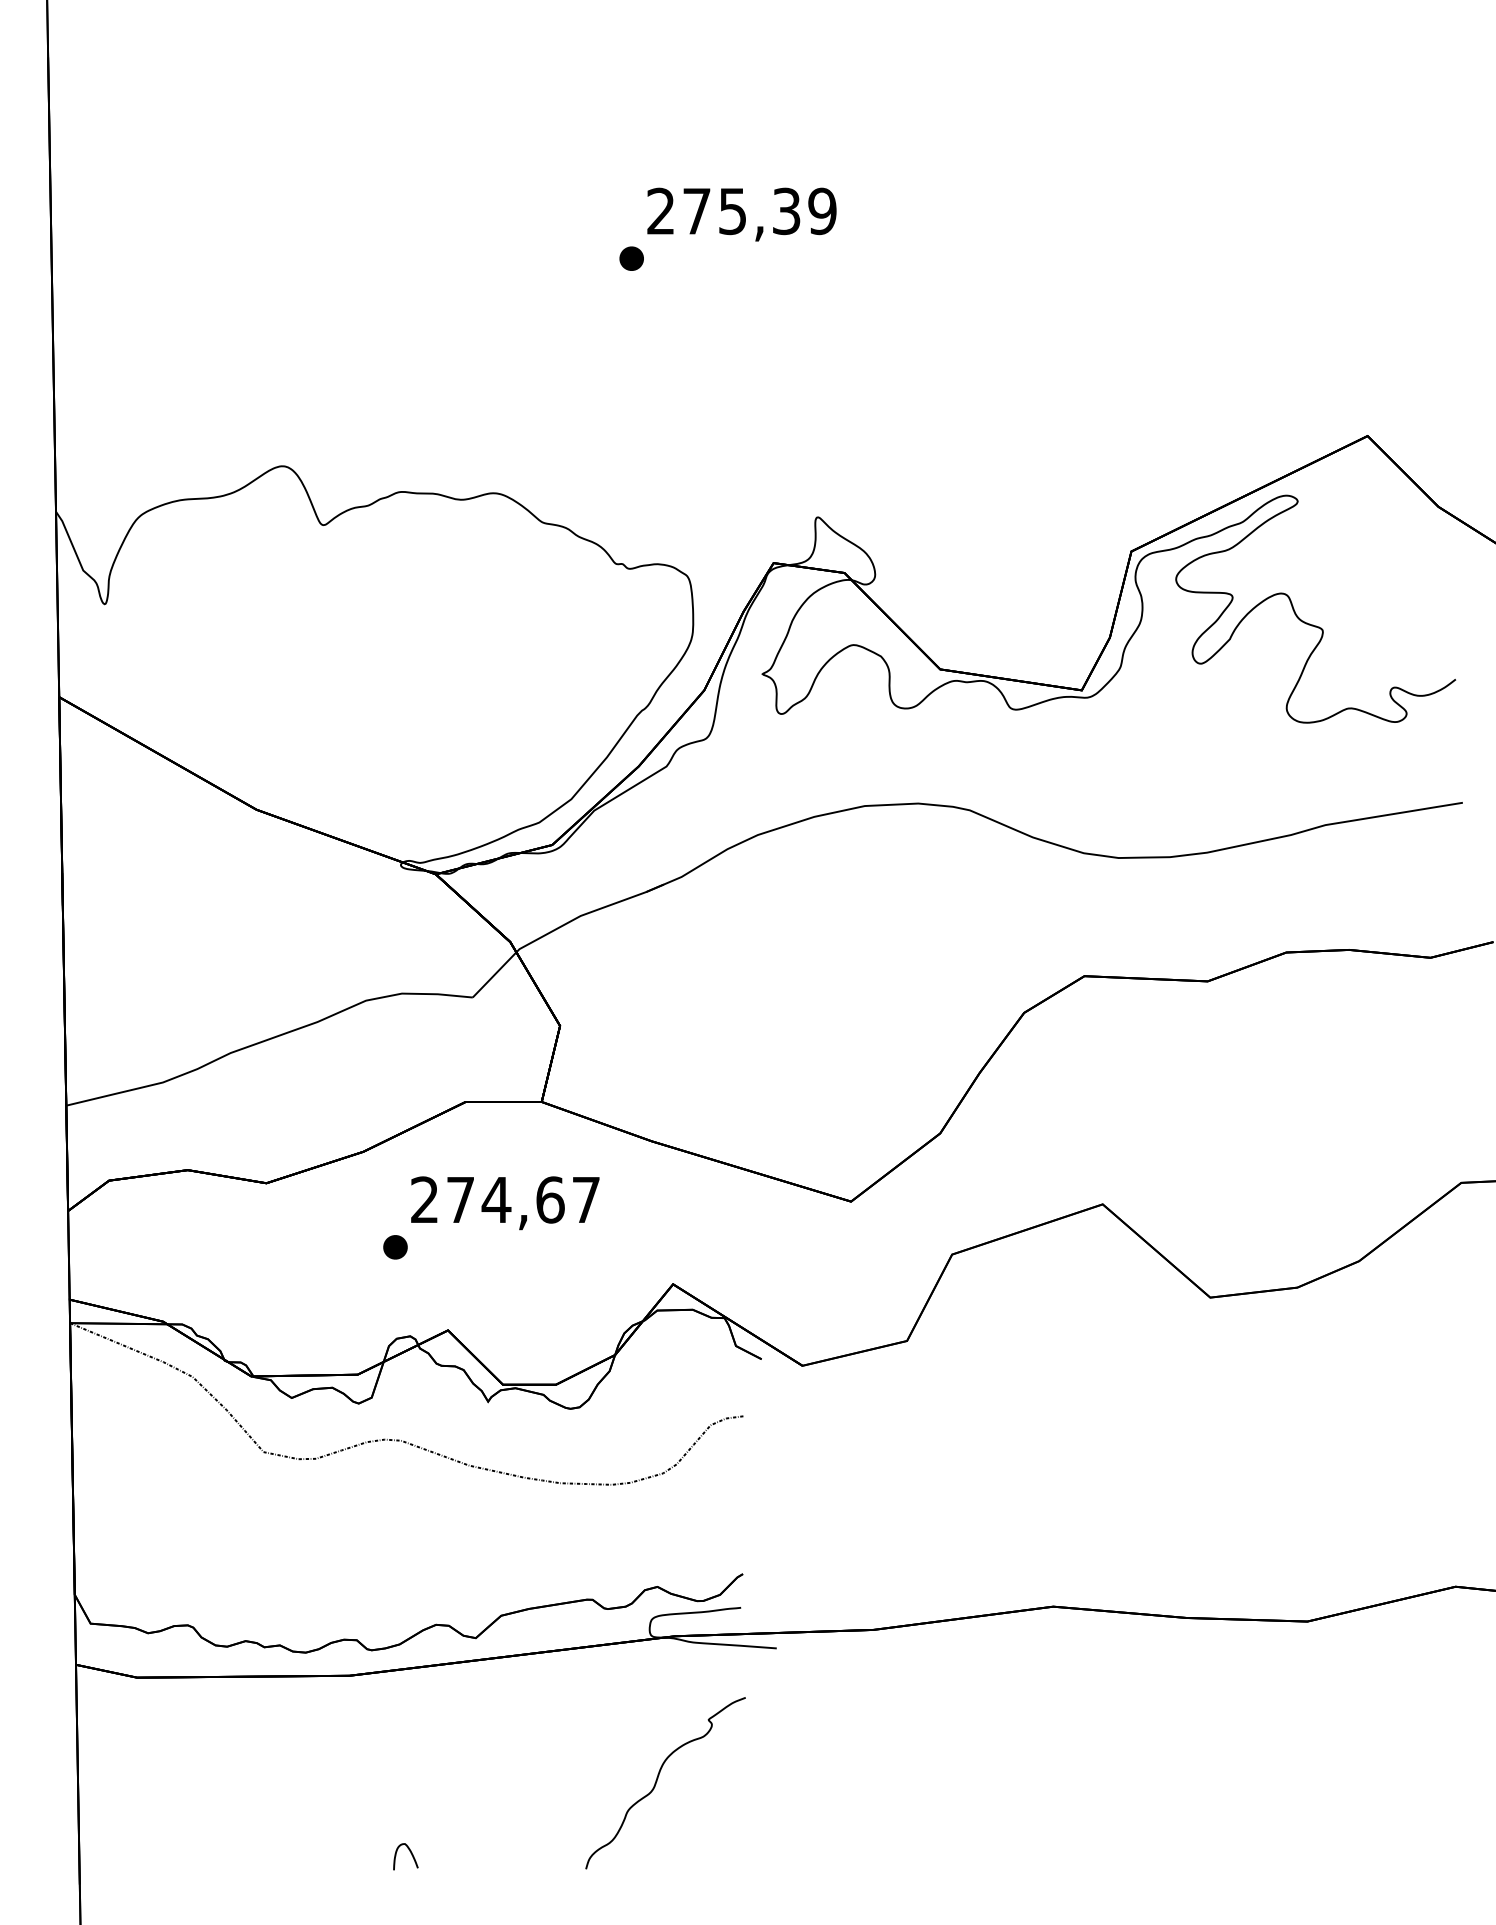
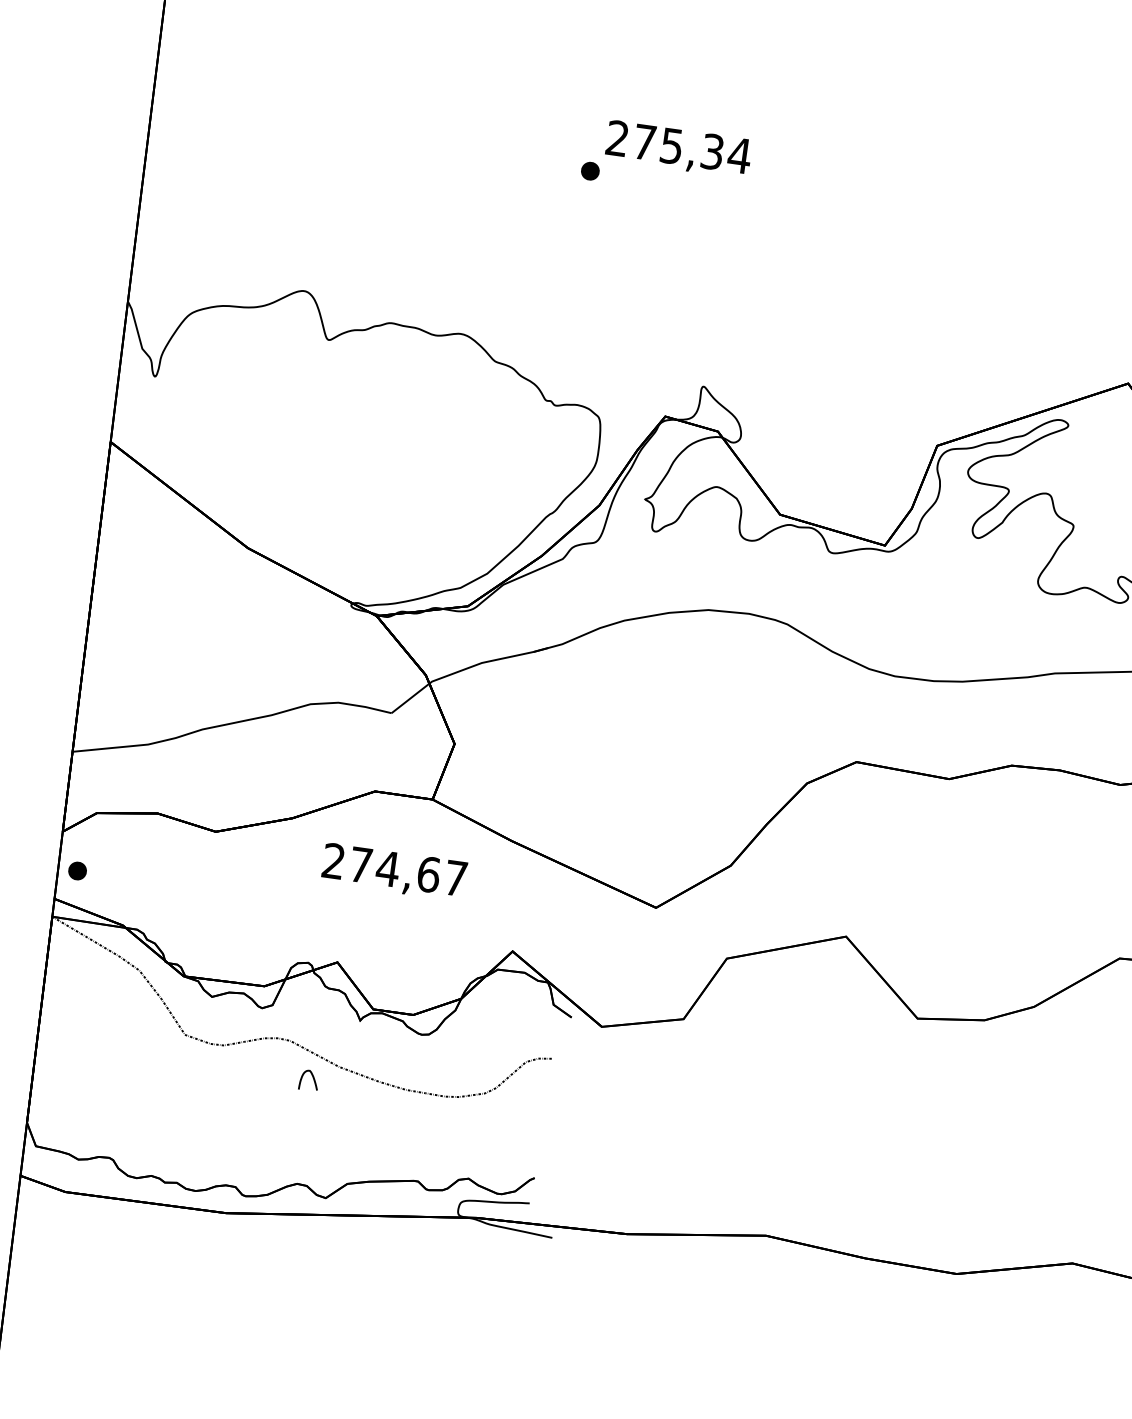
text: (822, 211) -> (739, 155), 275,39 -> 275,34
part: (395, 1247) -> (77, 871), moved
curve: (657, 1781) -> (447, 1325), removed
curve: (410, 1853) -> (313, 1078), moved

